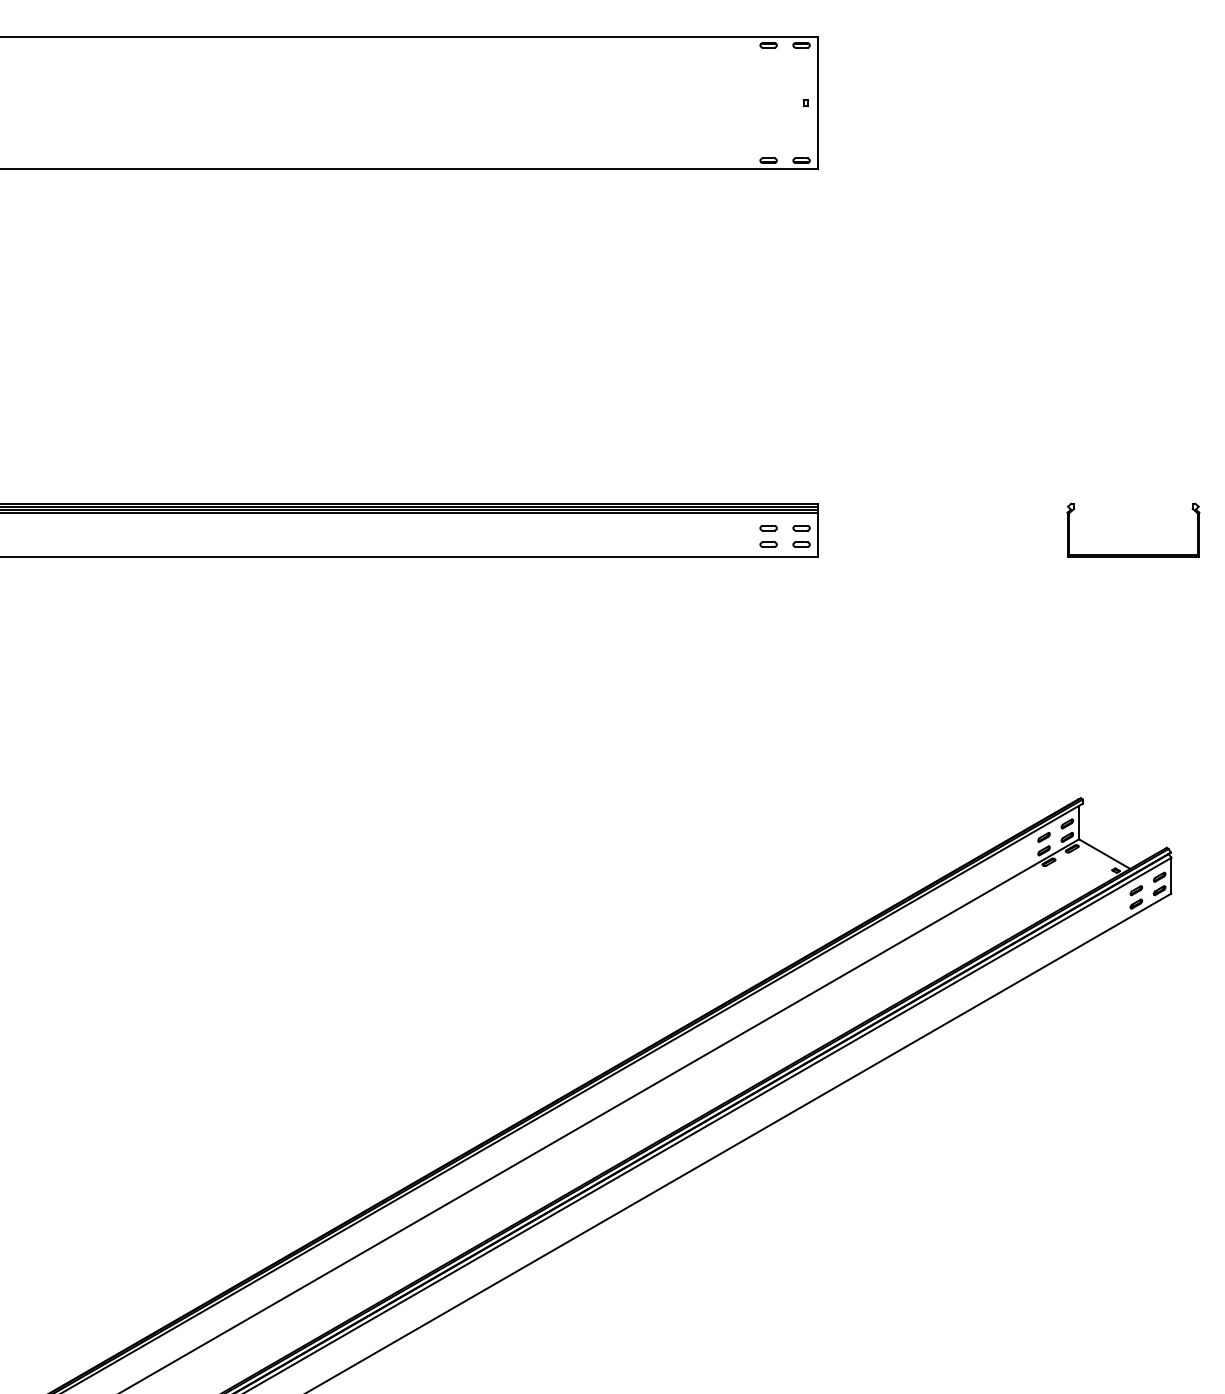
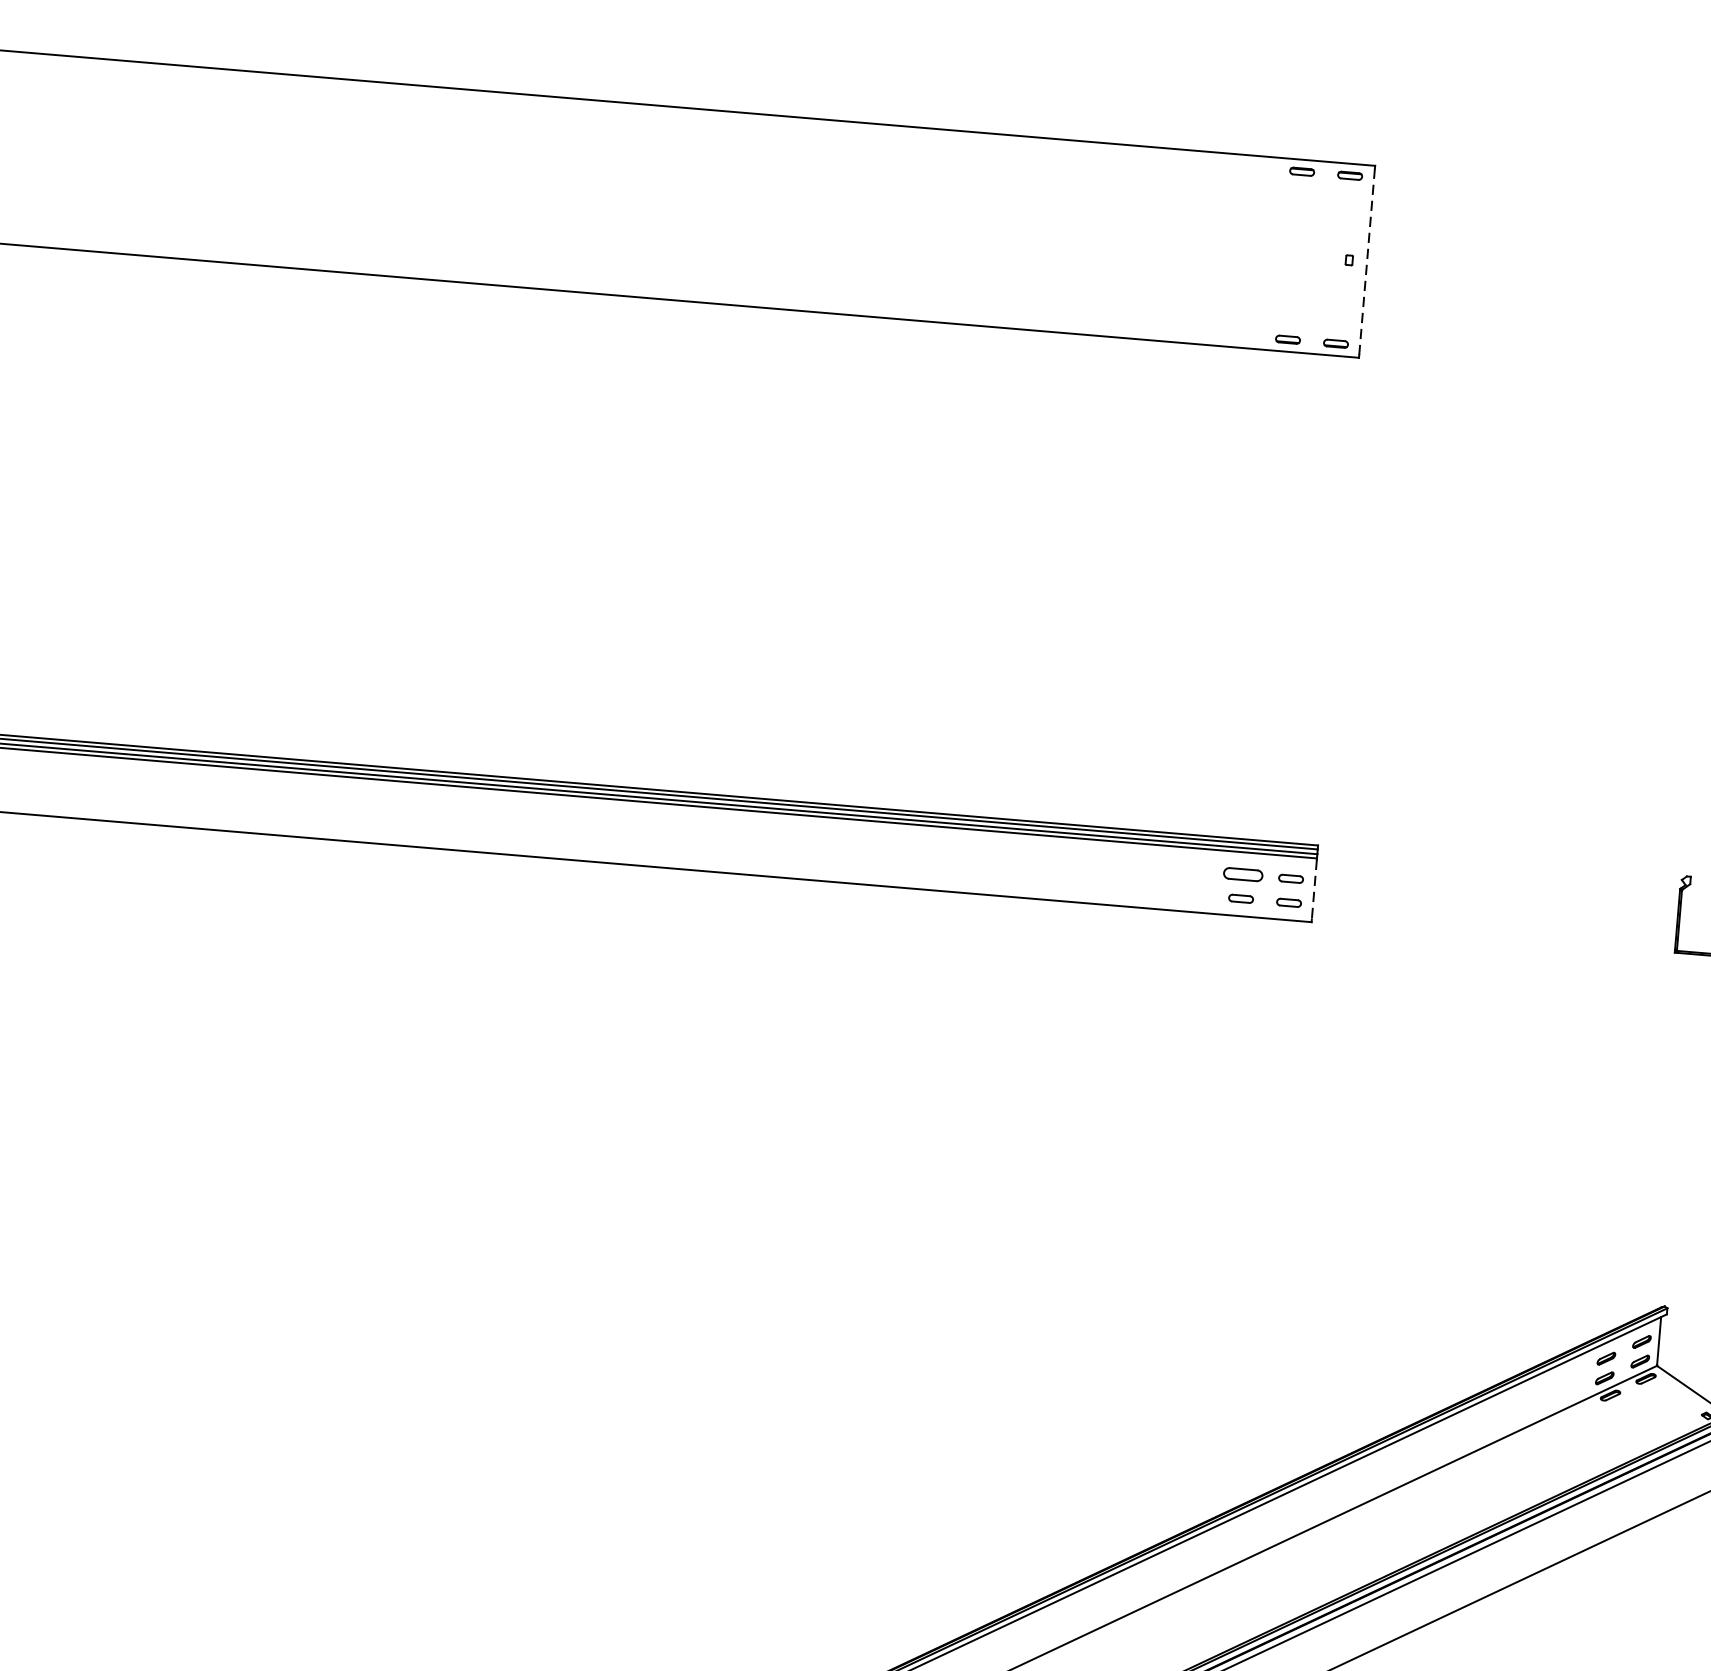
line: (818, 103) -> (1367, 262), solid -> dashed
part: (768, 528) -> (1242, 875), size x1.6
line: (818, 534) -> (1314, 890), solid -> dashed

